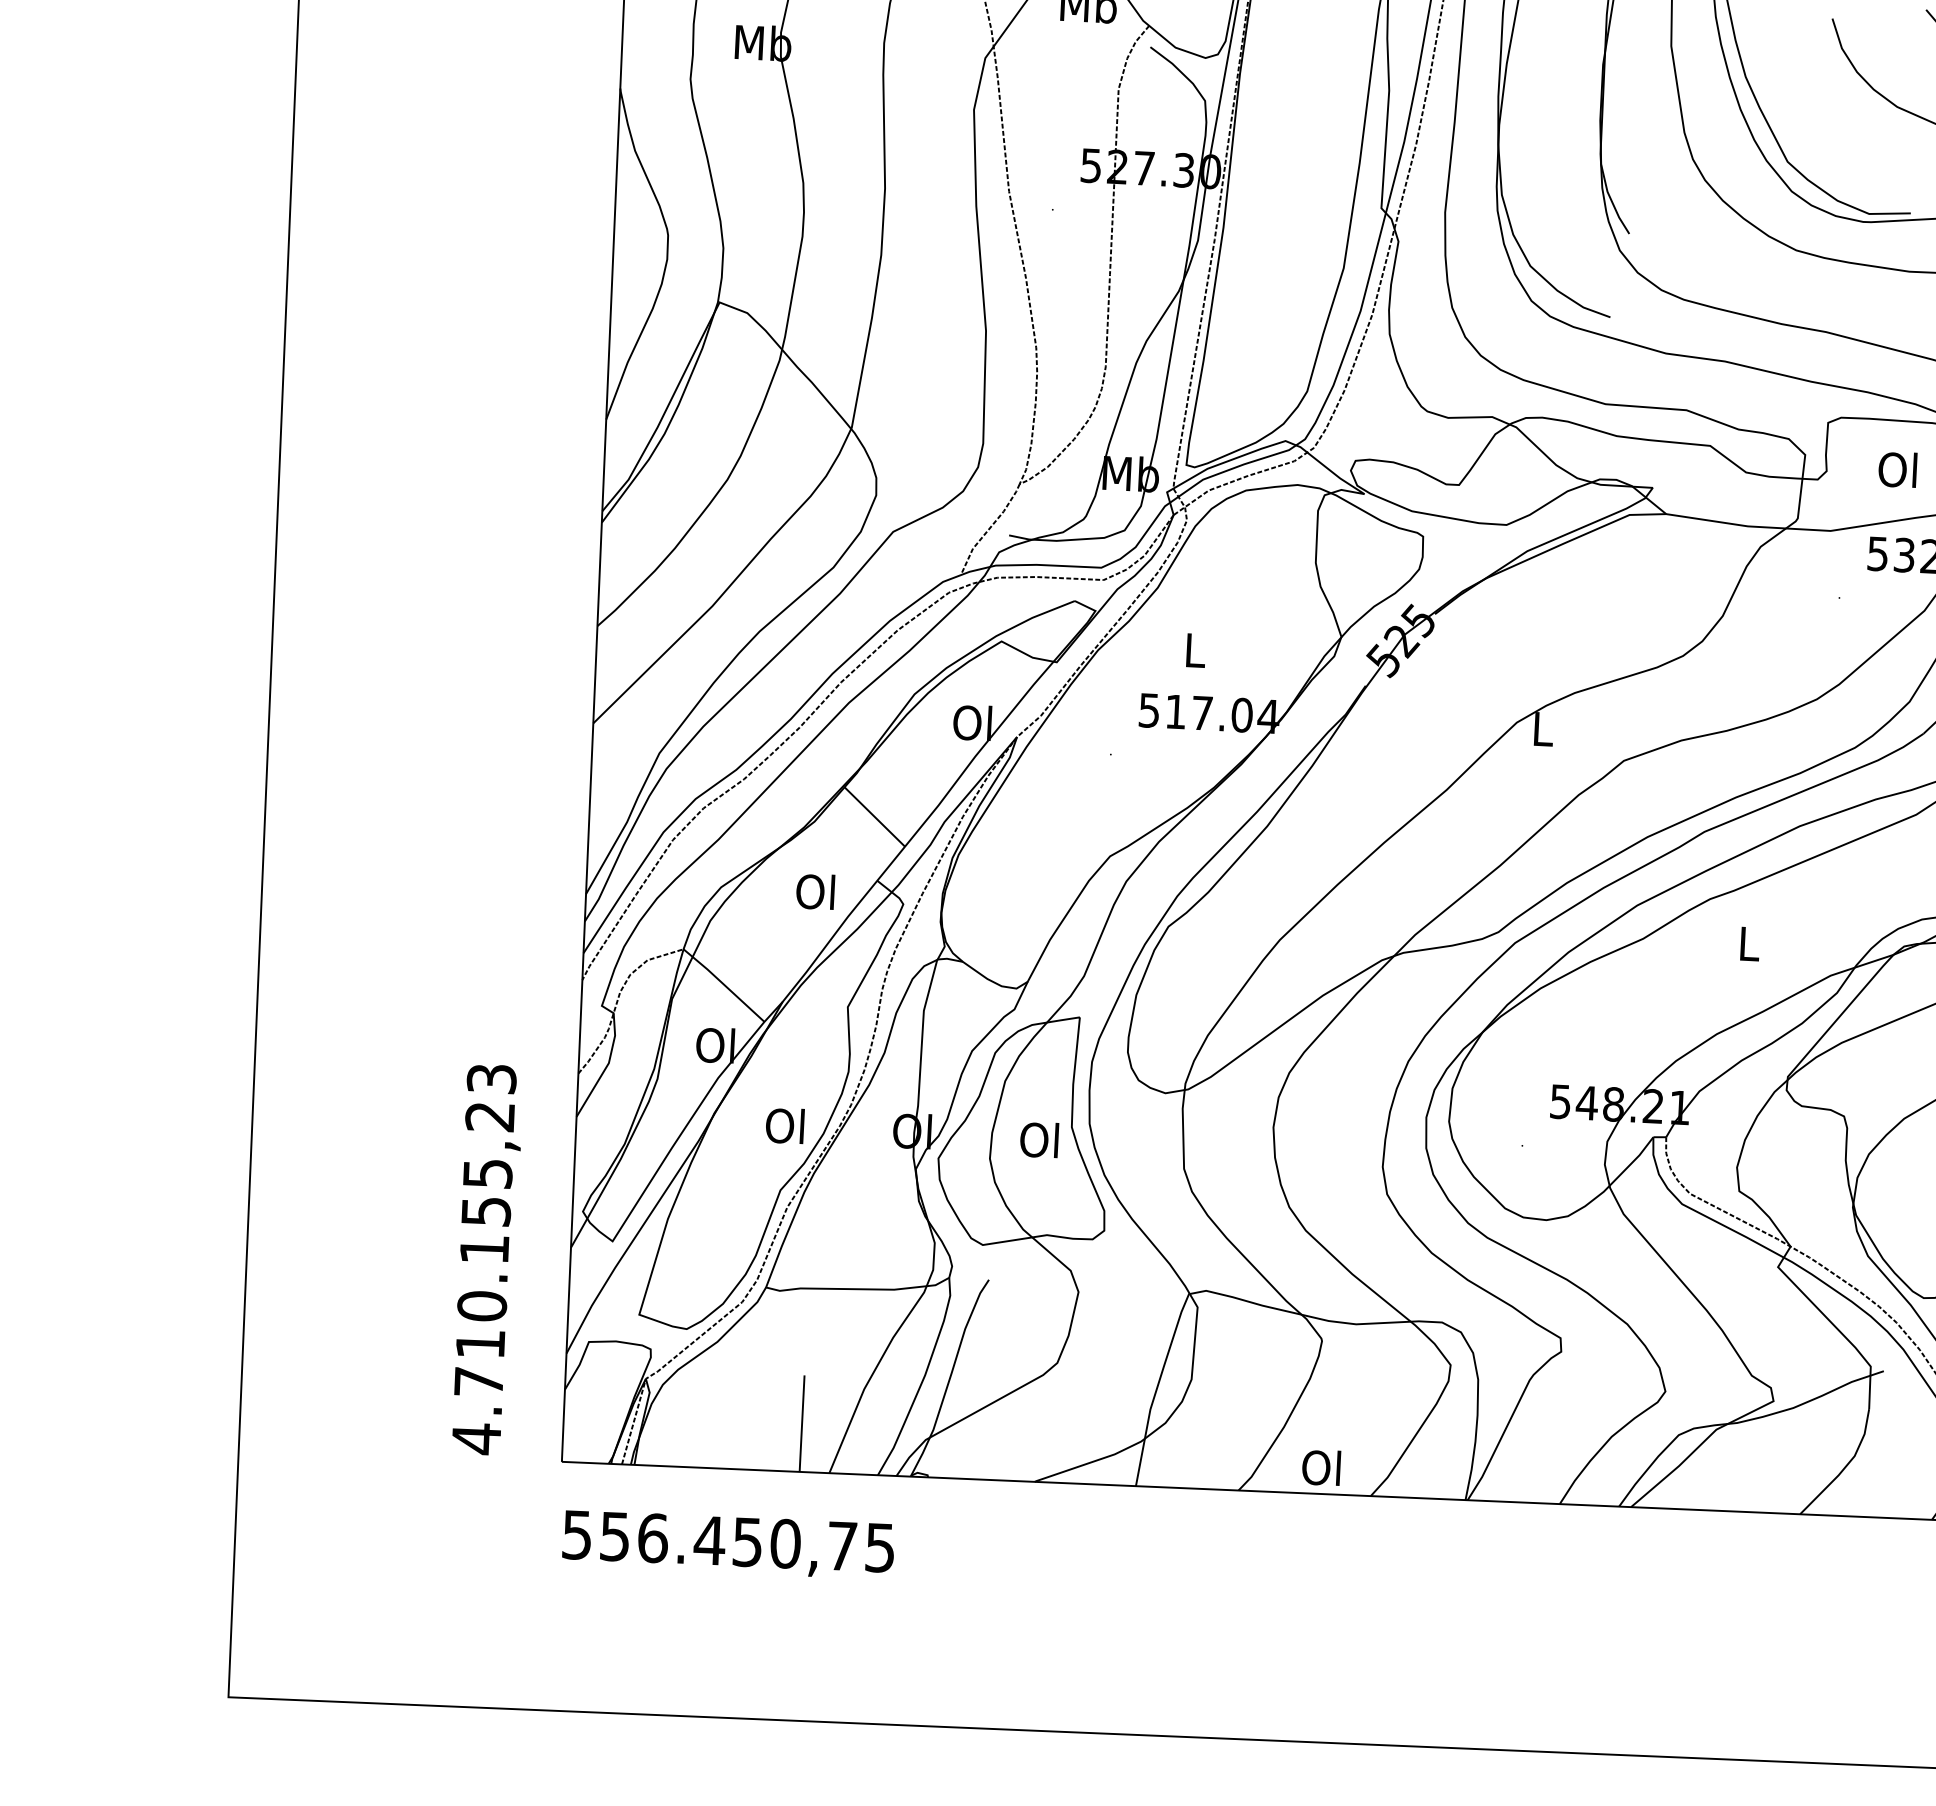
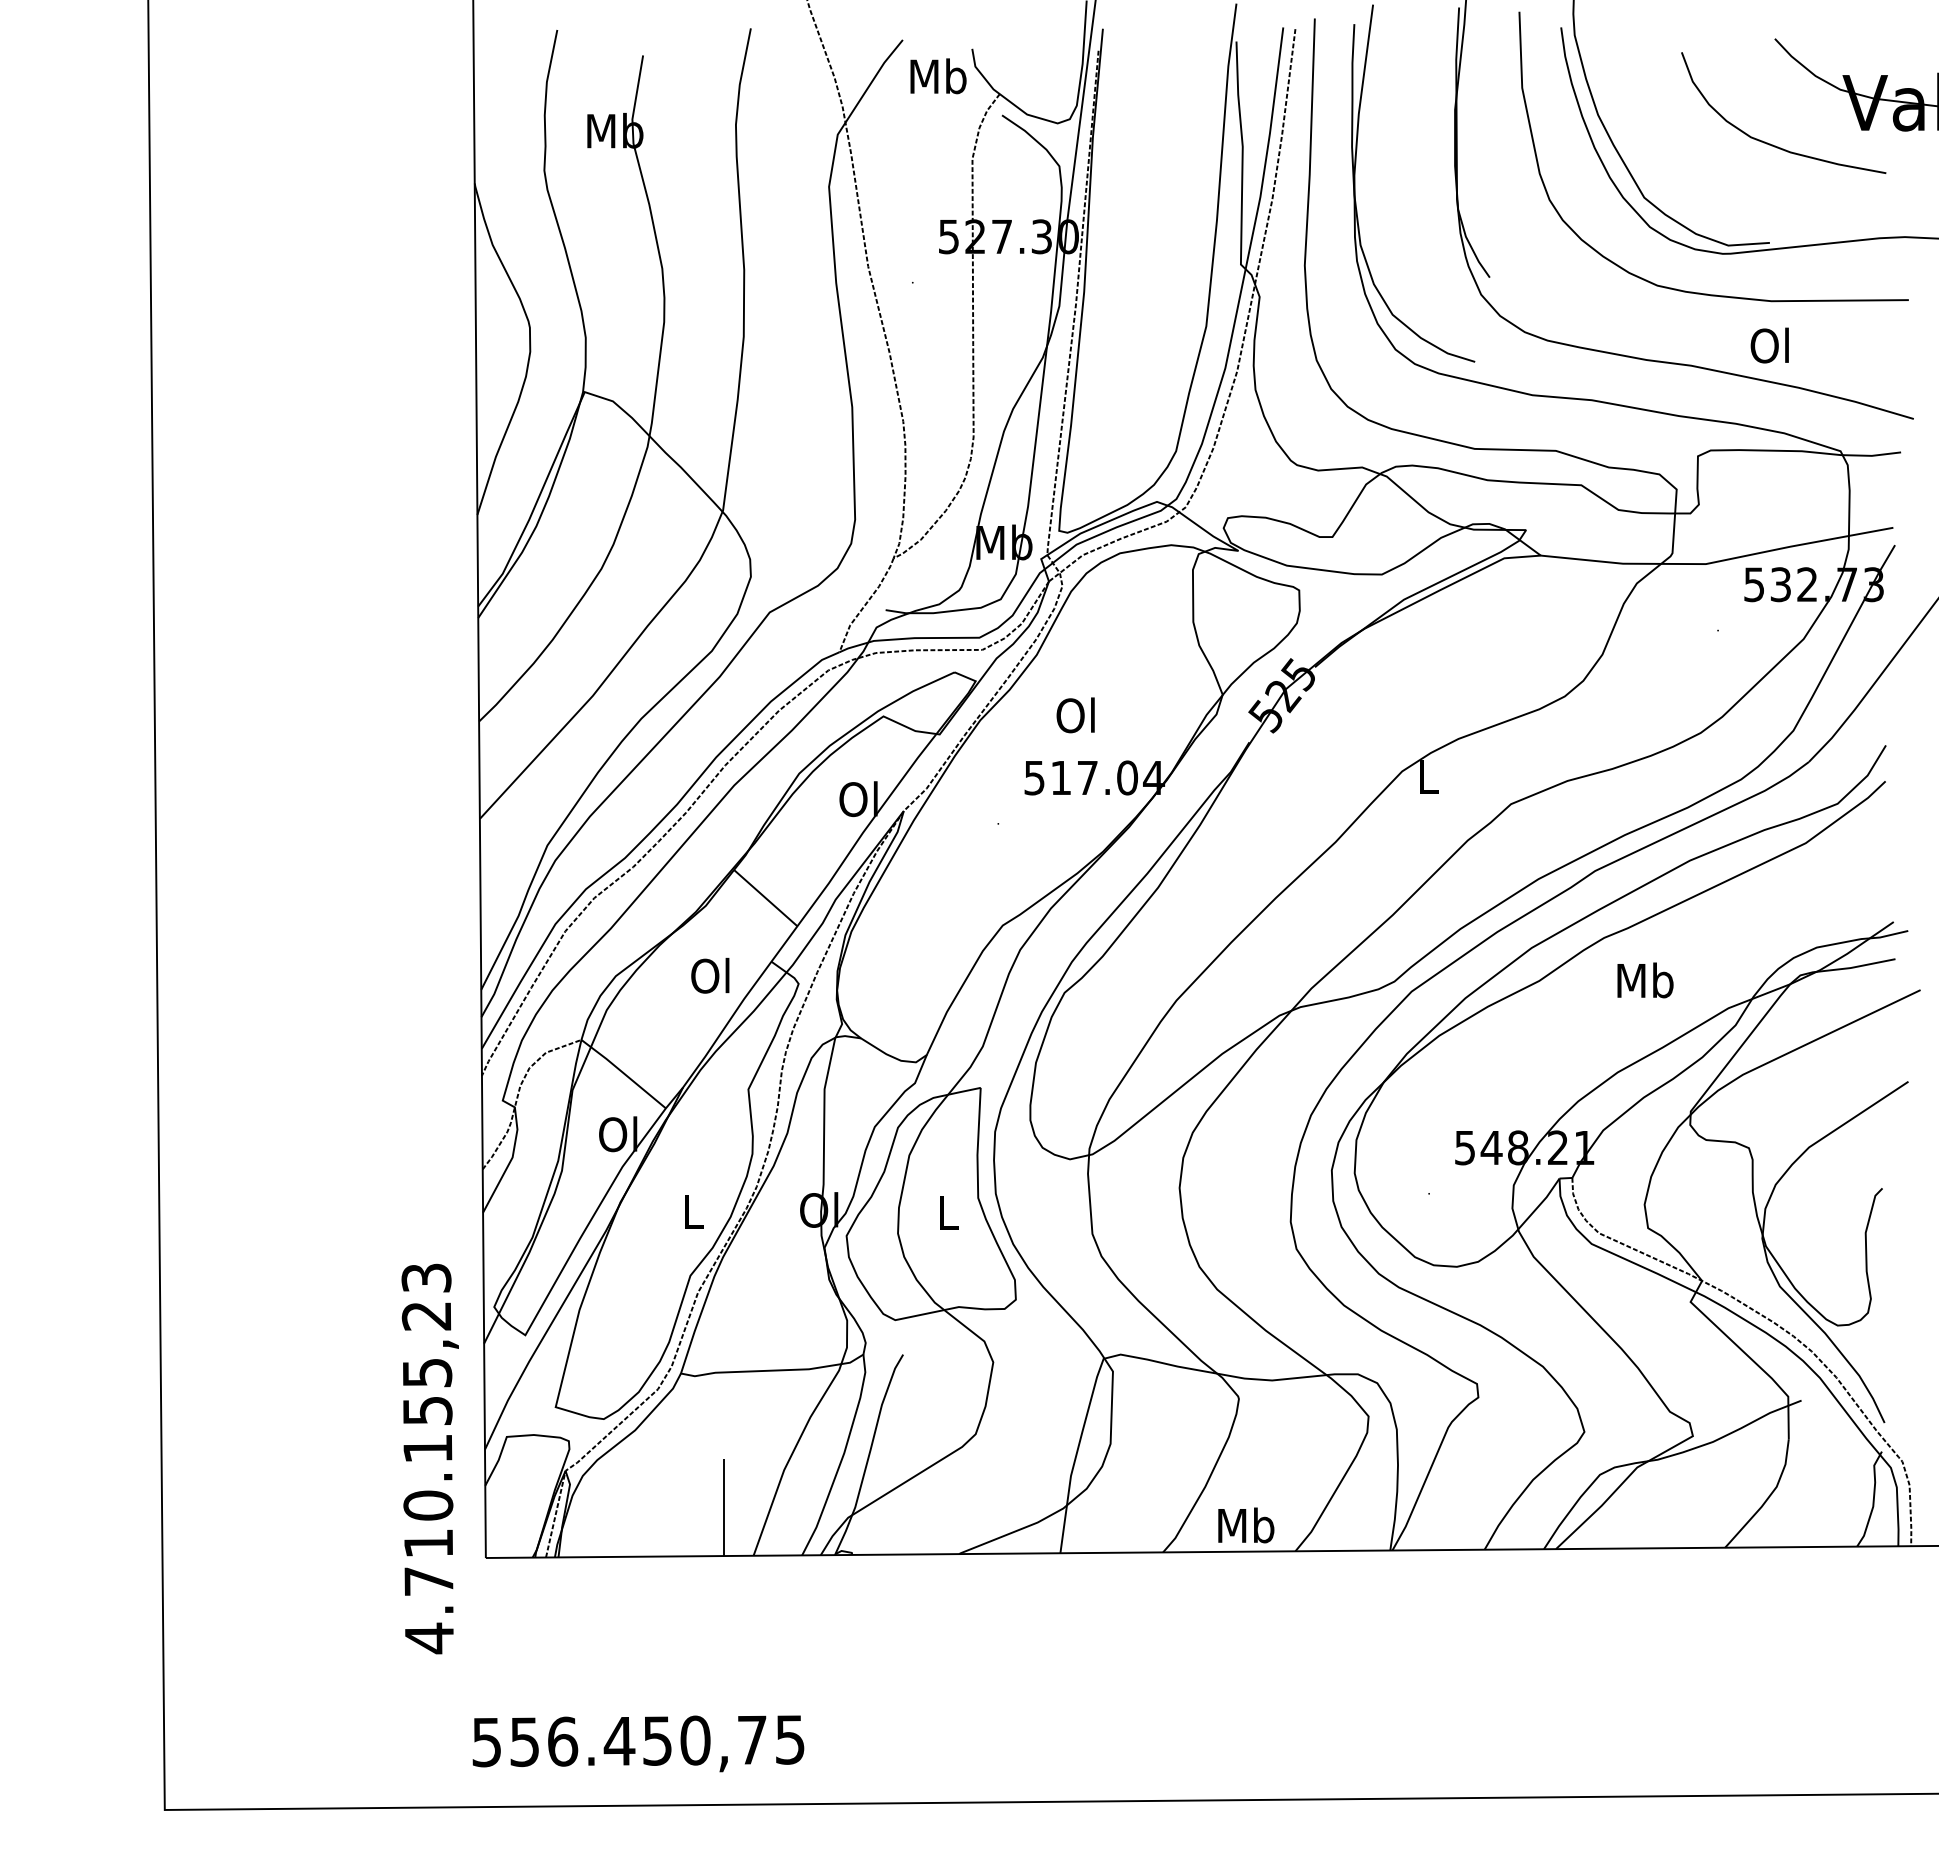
text: (1897, 469) -> (1769, 345), moved
text: (1193, 650) -> (1075, 715), L -> Ol
text: (1749, 943) -> (1645, 980), L -> Mb
text: (784, 1126) -> (691, 1211), Ol -> L
text: (1039, 1140) -> (946, 1212), Ol -> L
text: (485, 1259) -> (429, 1458), moved
text: (1323, 1467) -> (1246, 1525), Ol -> Mb
text: (728, 1543) -> (638, 1743), moved

